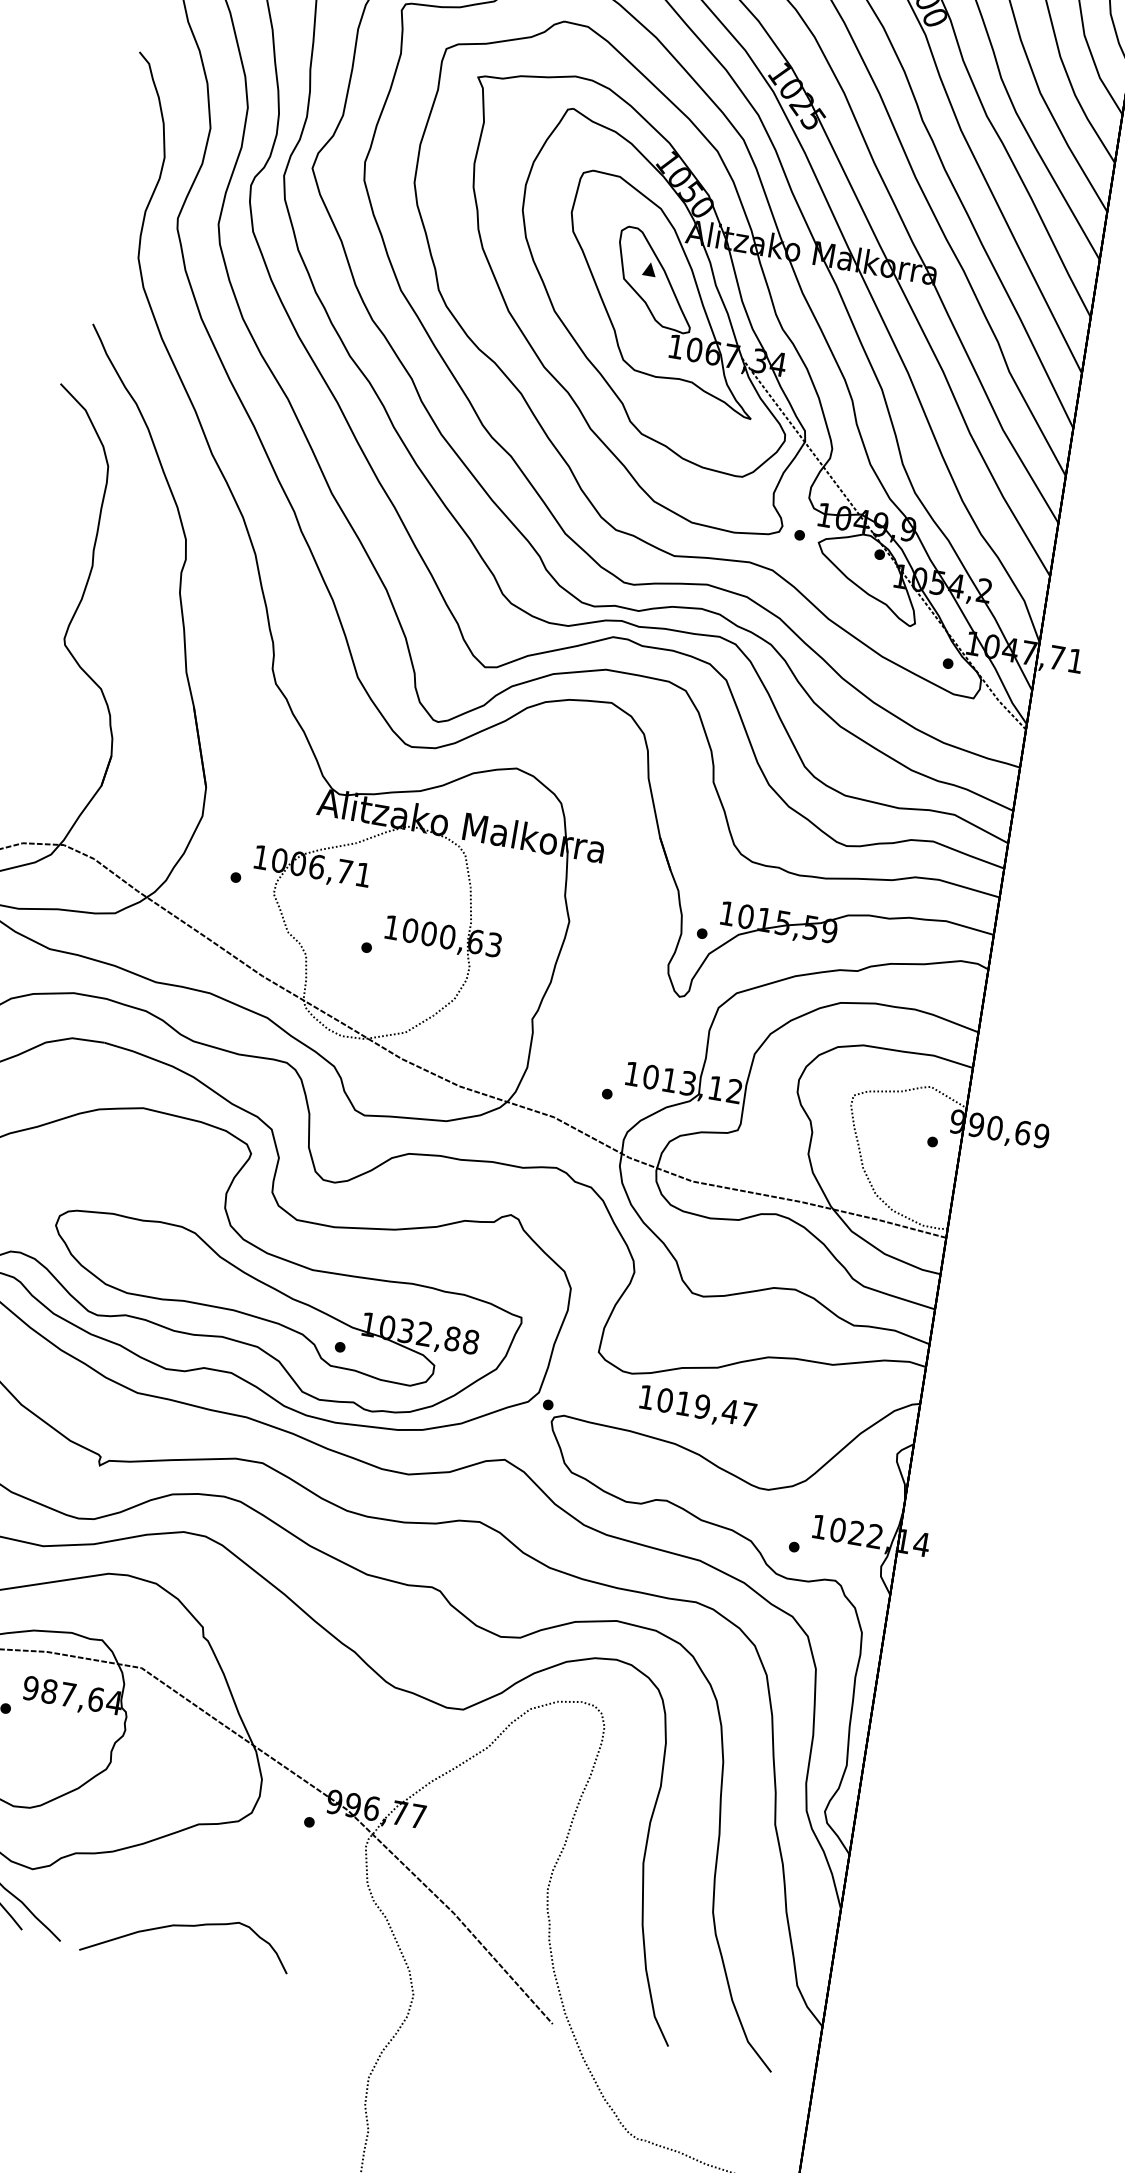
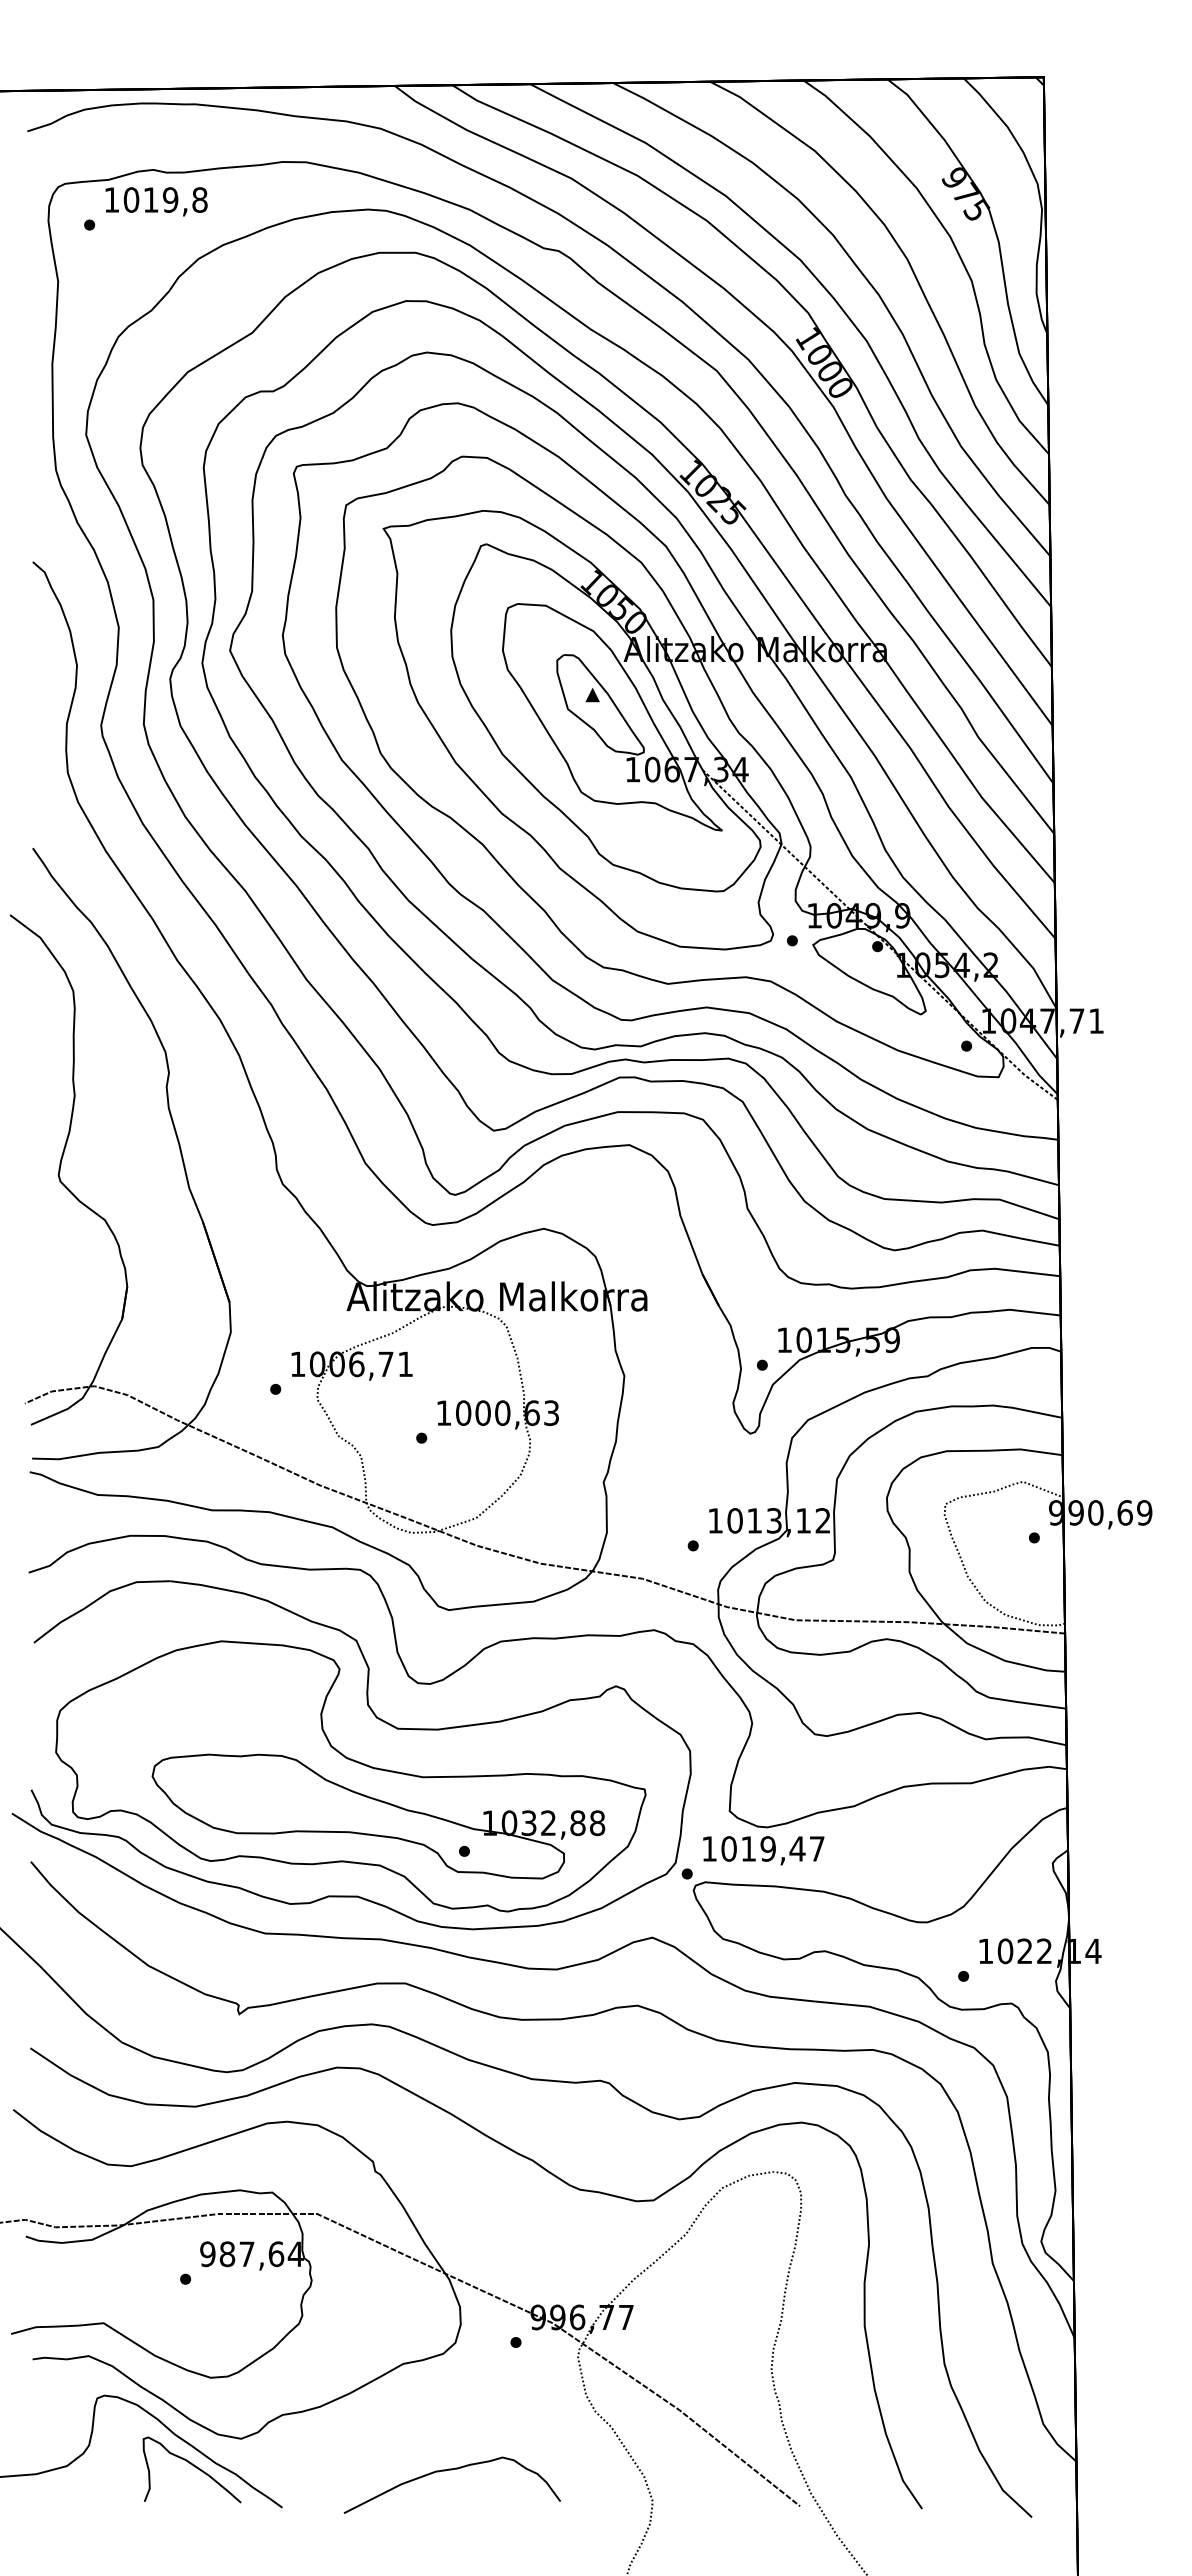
text: (697, 1407) -> (763, 1850), moved
curve: (188, 1926) -> (451, 2470), moved

